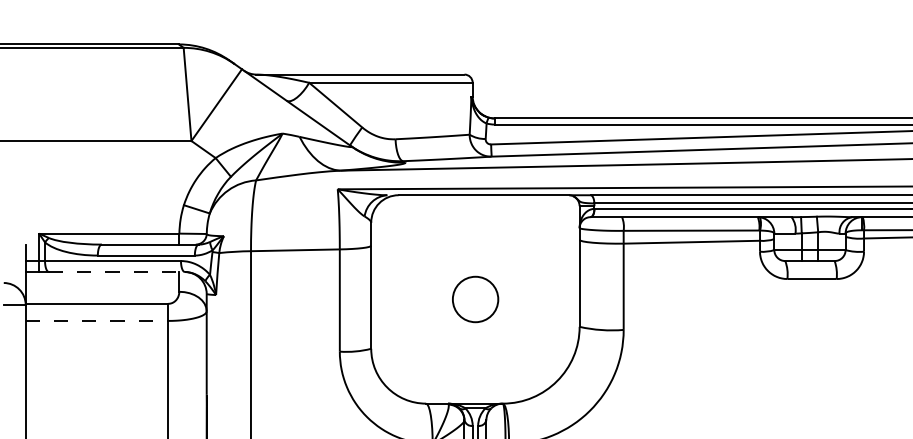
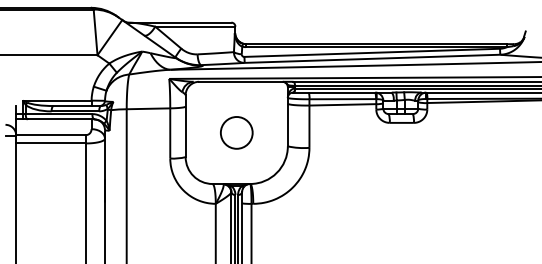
line: (118, 272) -> (61, 119), dashed -> solid
circle: (474, 298) -> (236, 132), size x1.43
line: (97, 321) -> (51, 143), dashed -> solid

